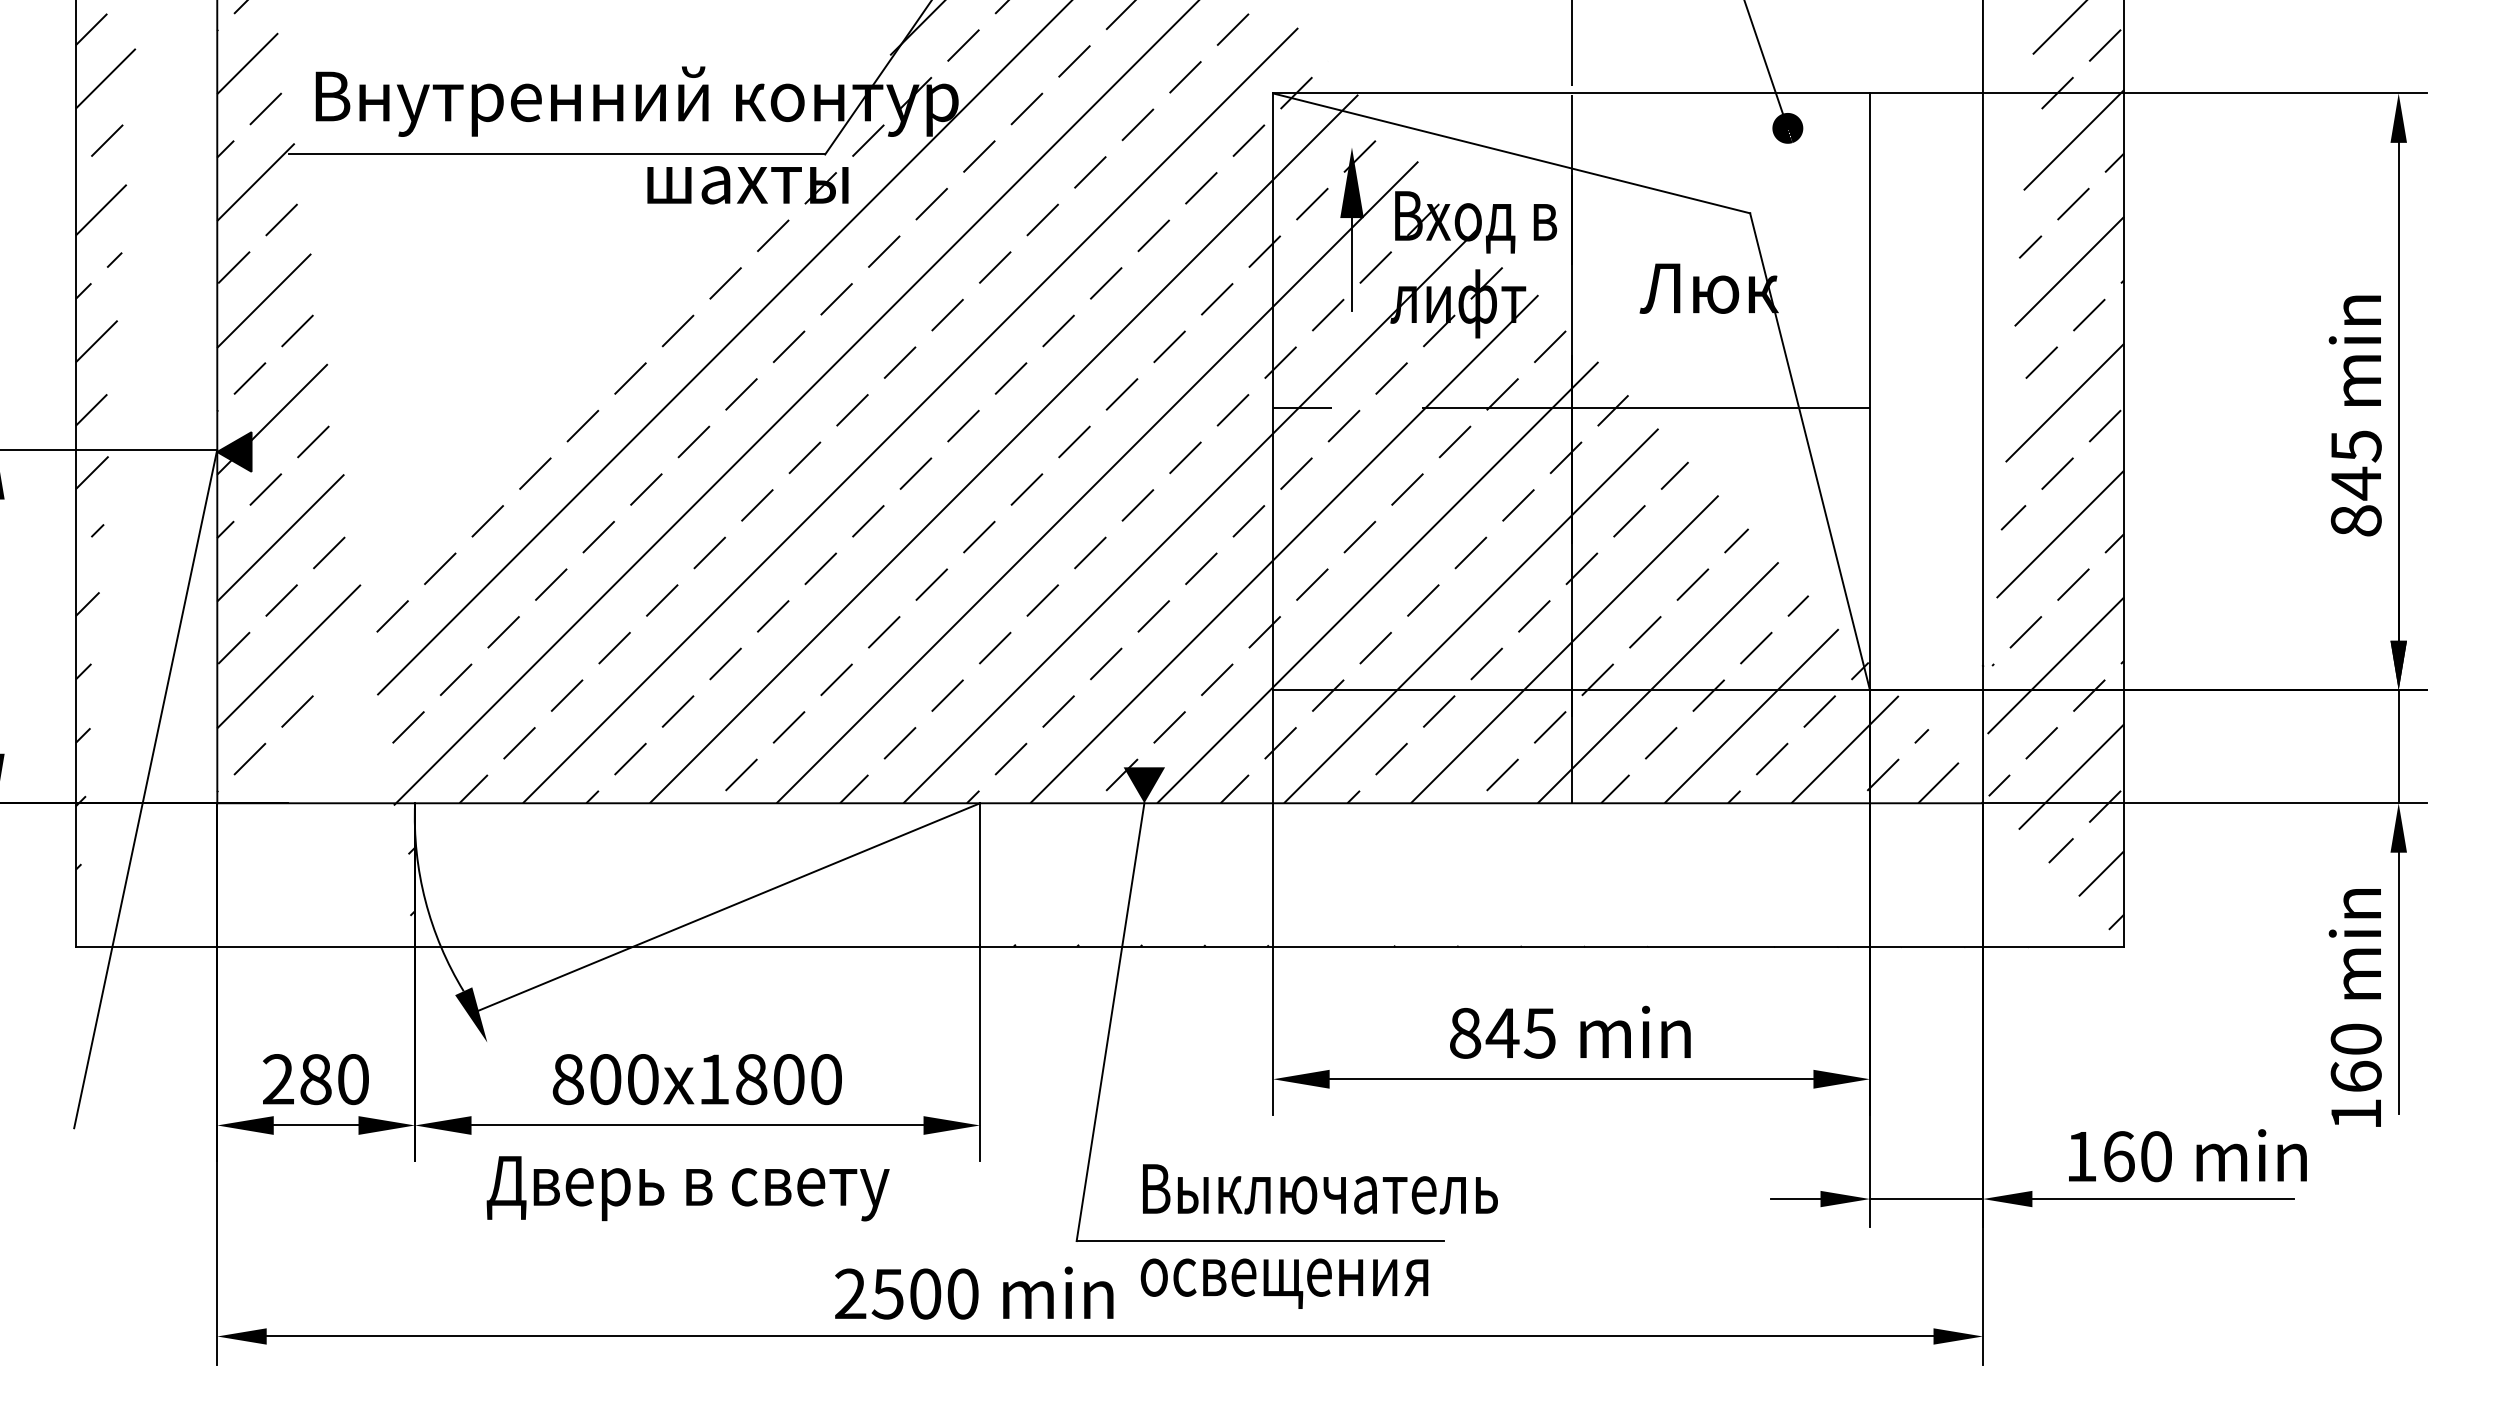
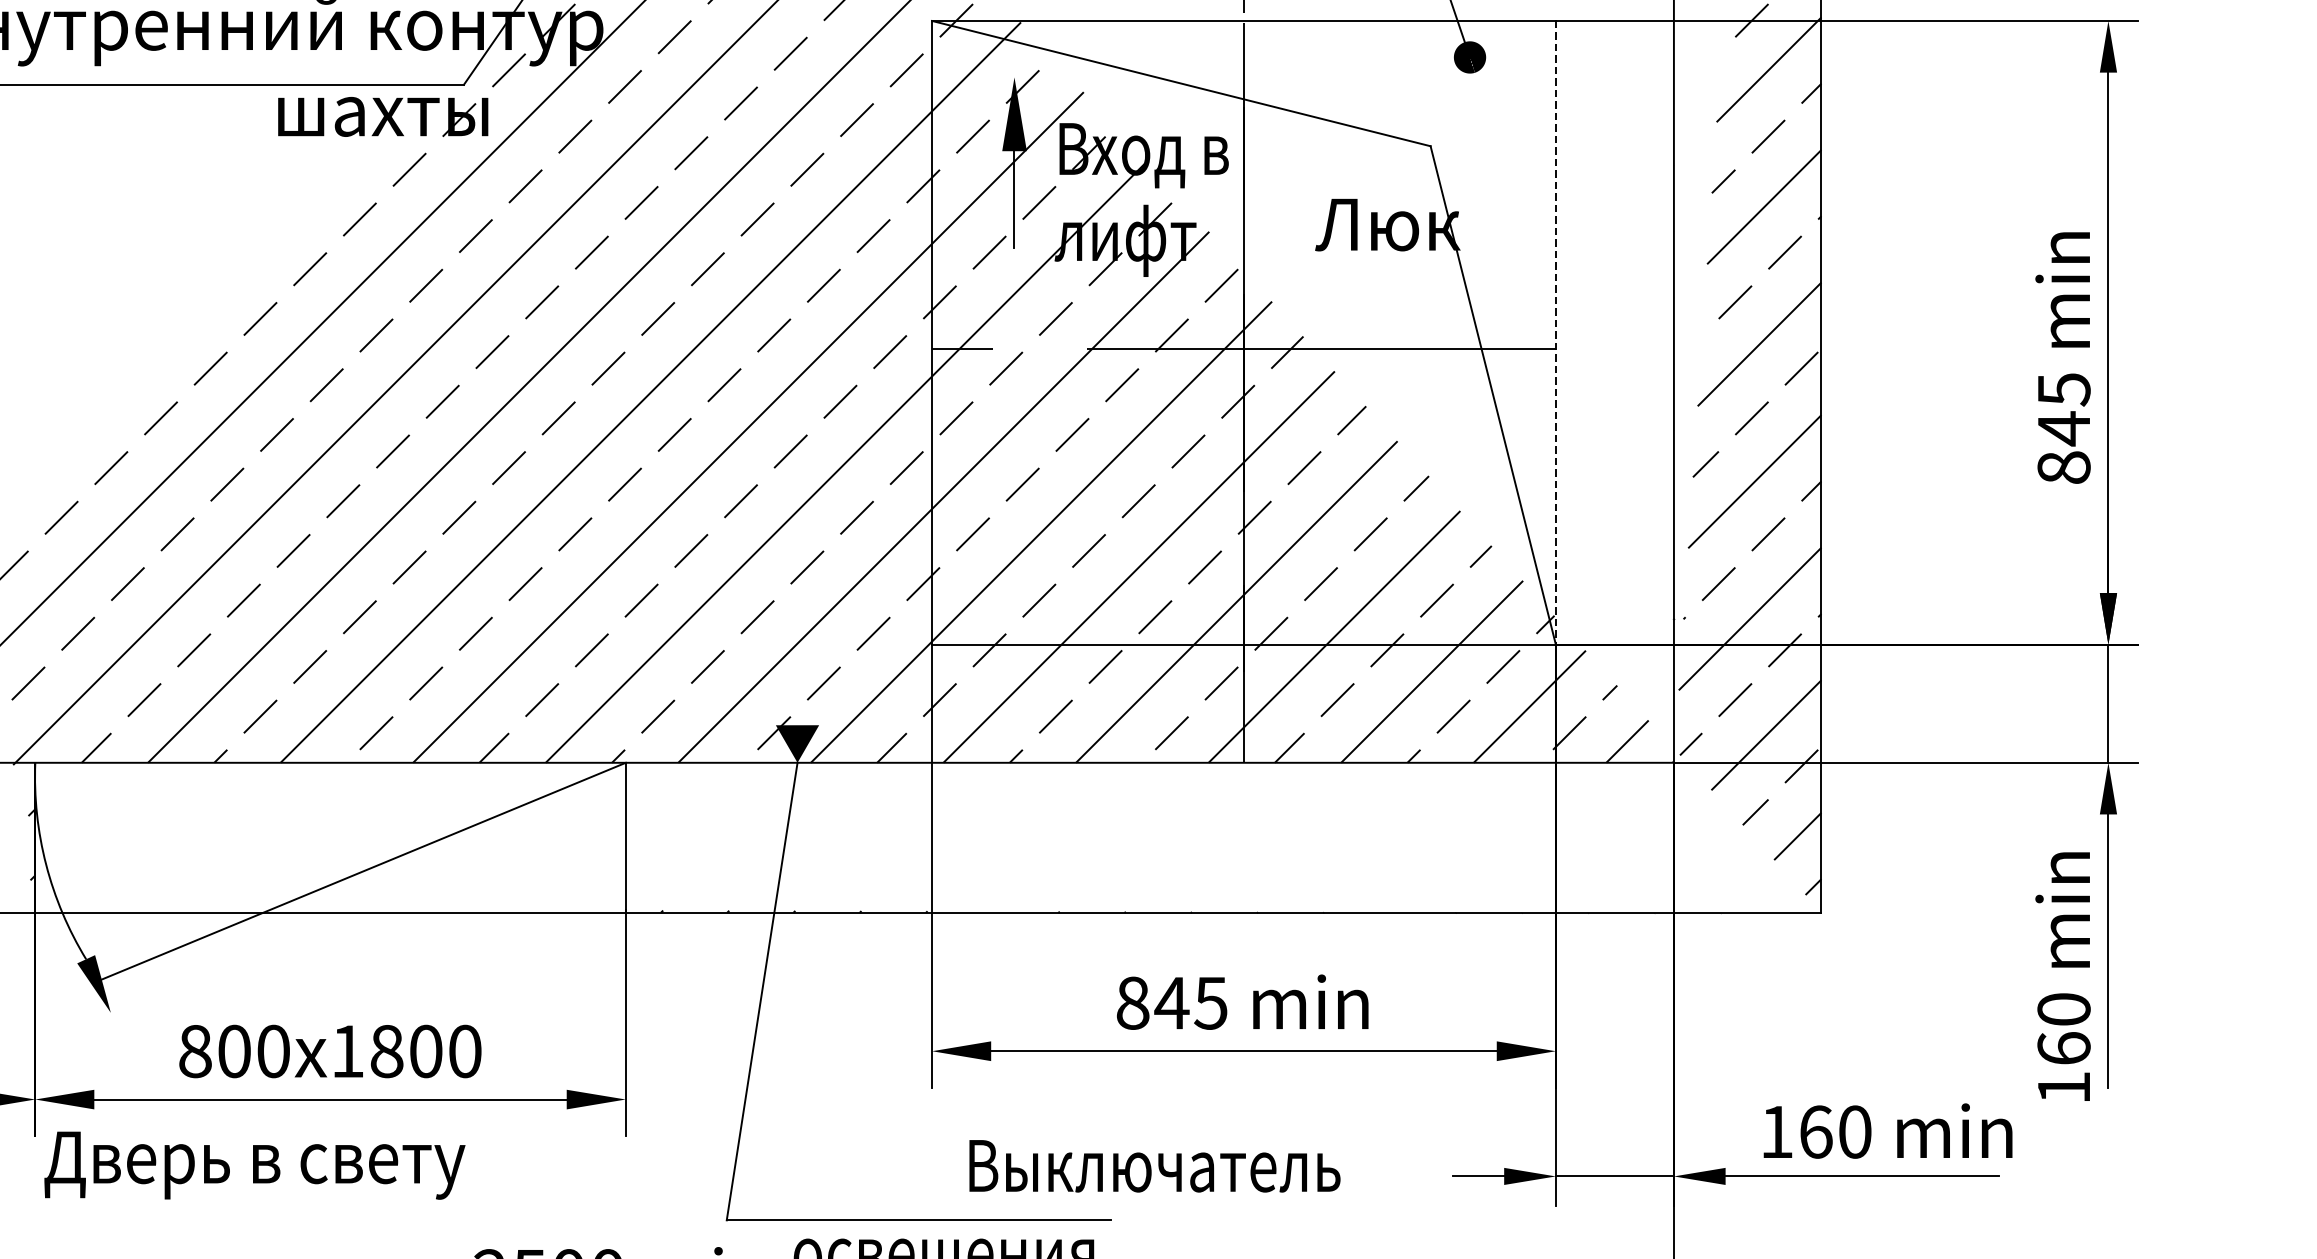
line: (1870, 392) -> (1556, 333), solid -> dashed
text: (687, 1188) -> (254, 1165), moved
text: (1320, 1189) -> (1155, 1166), moved

